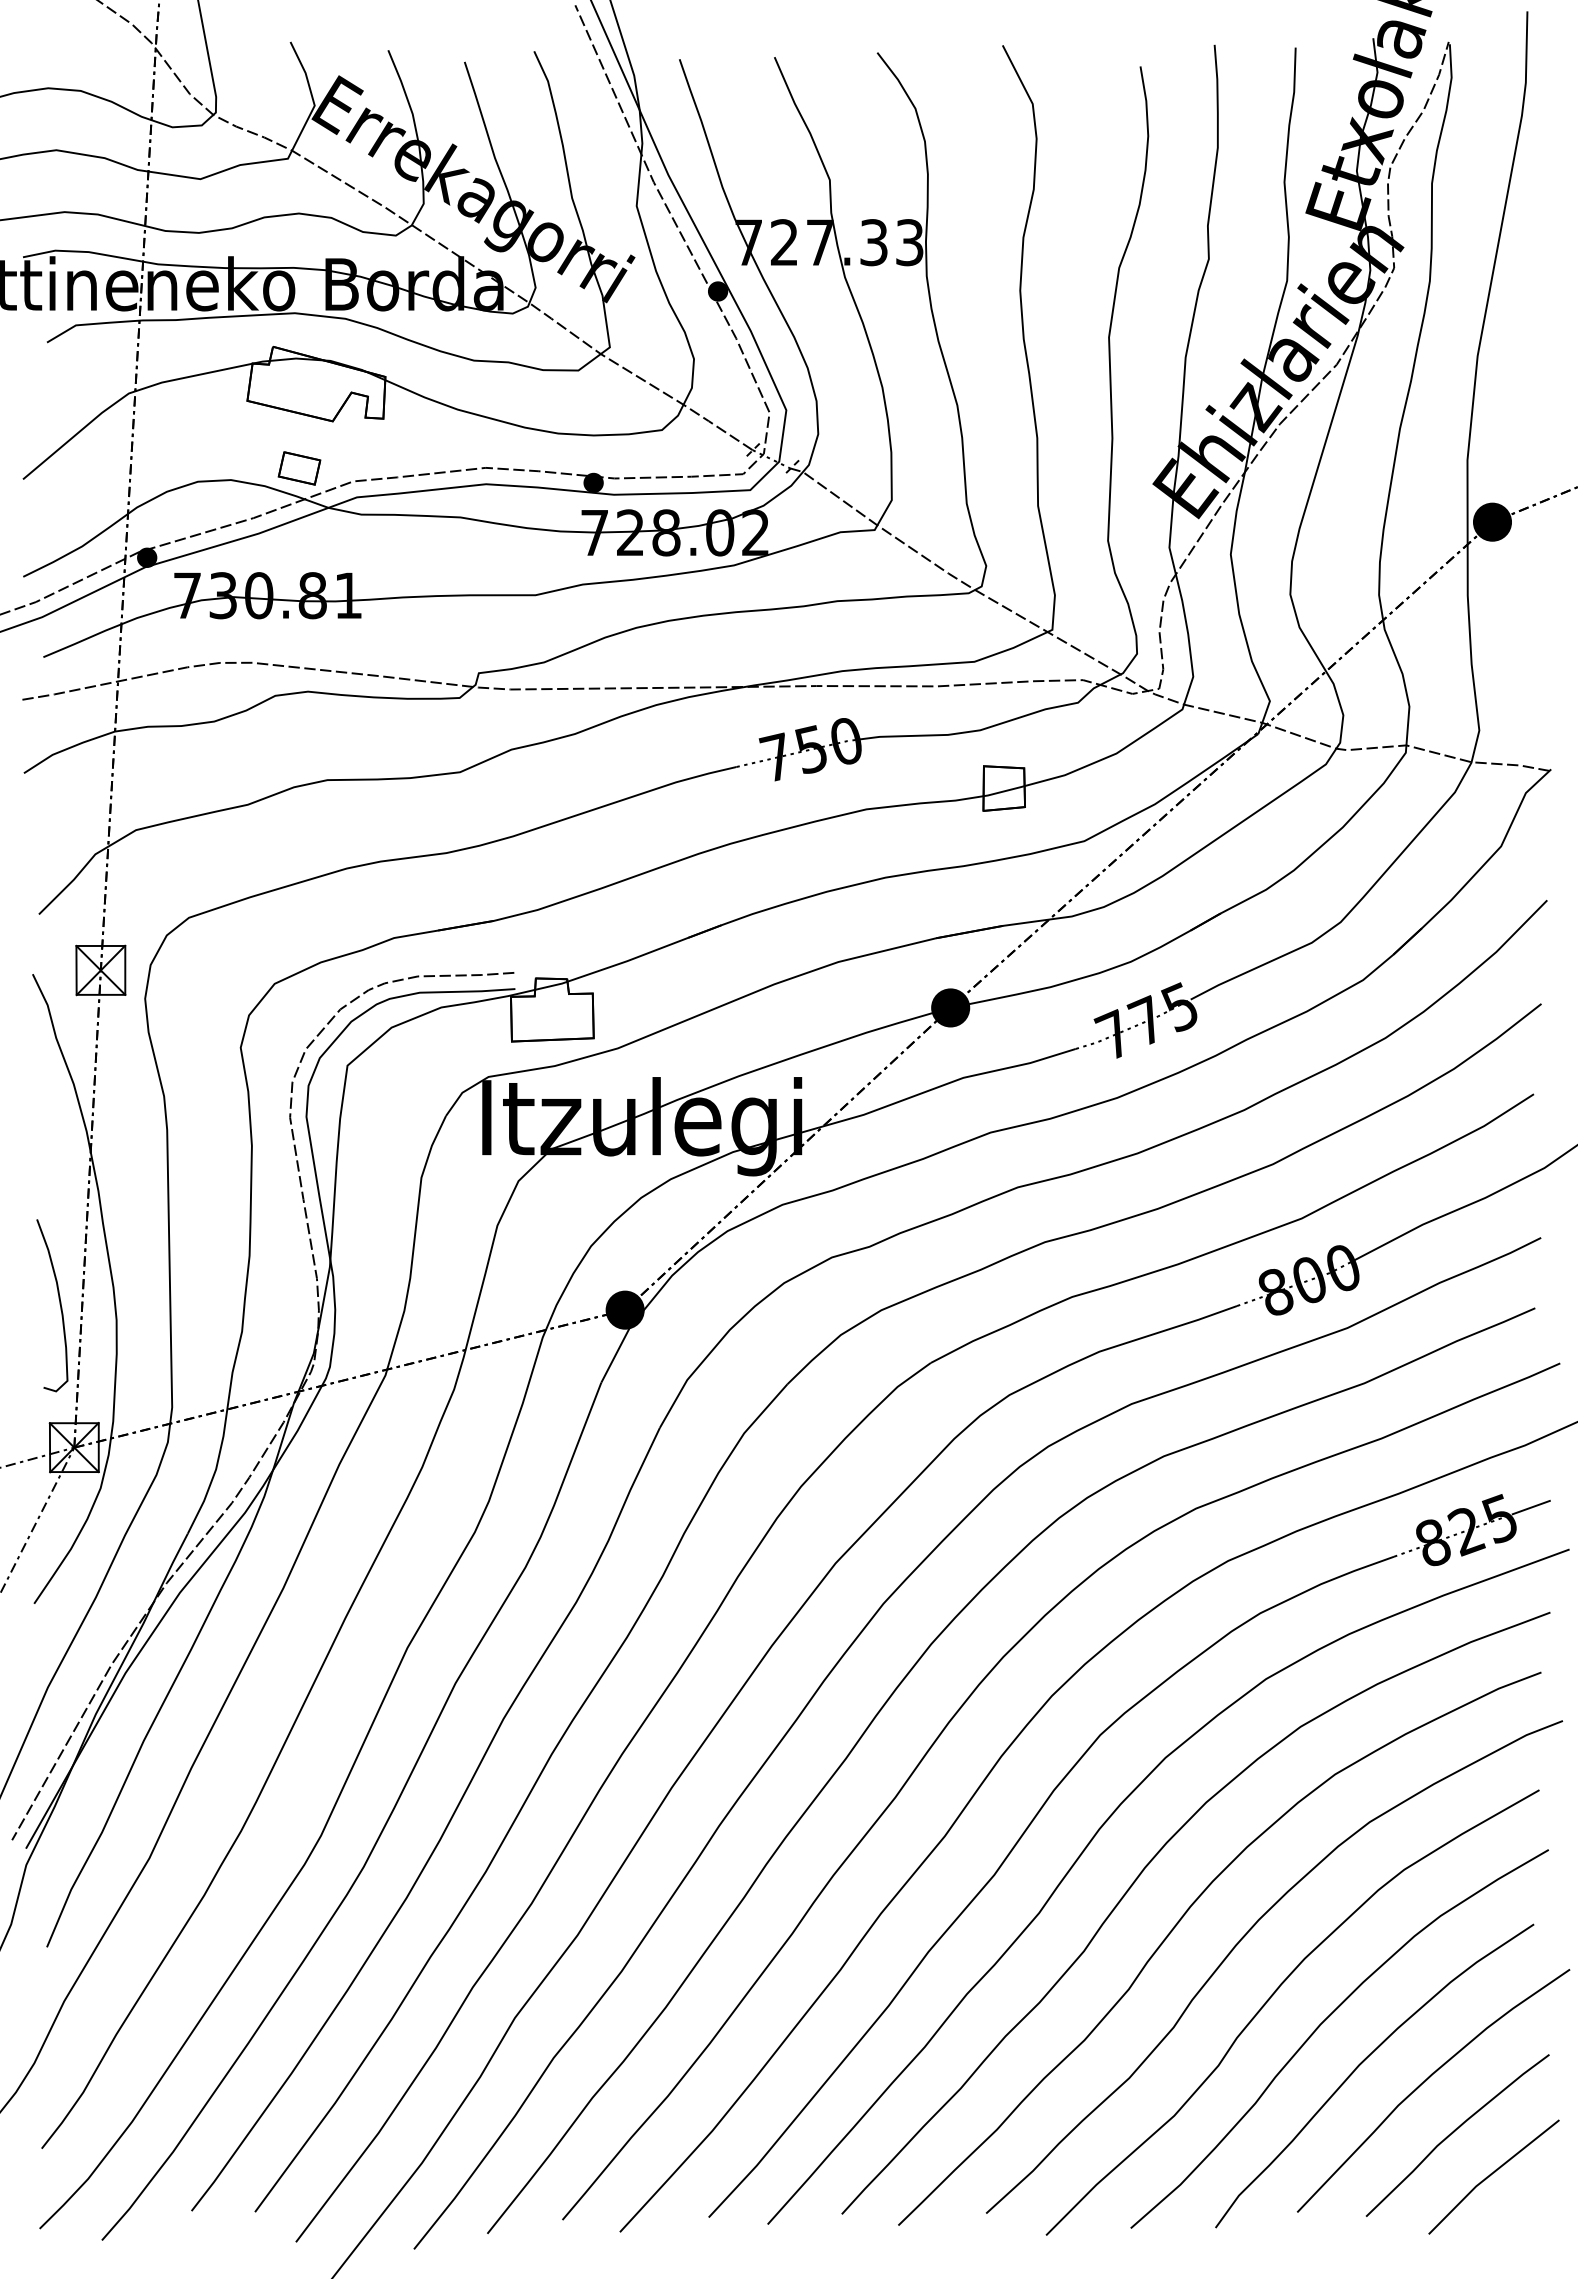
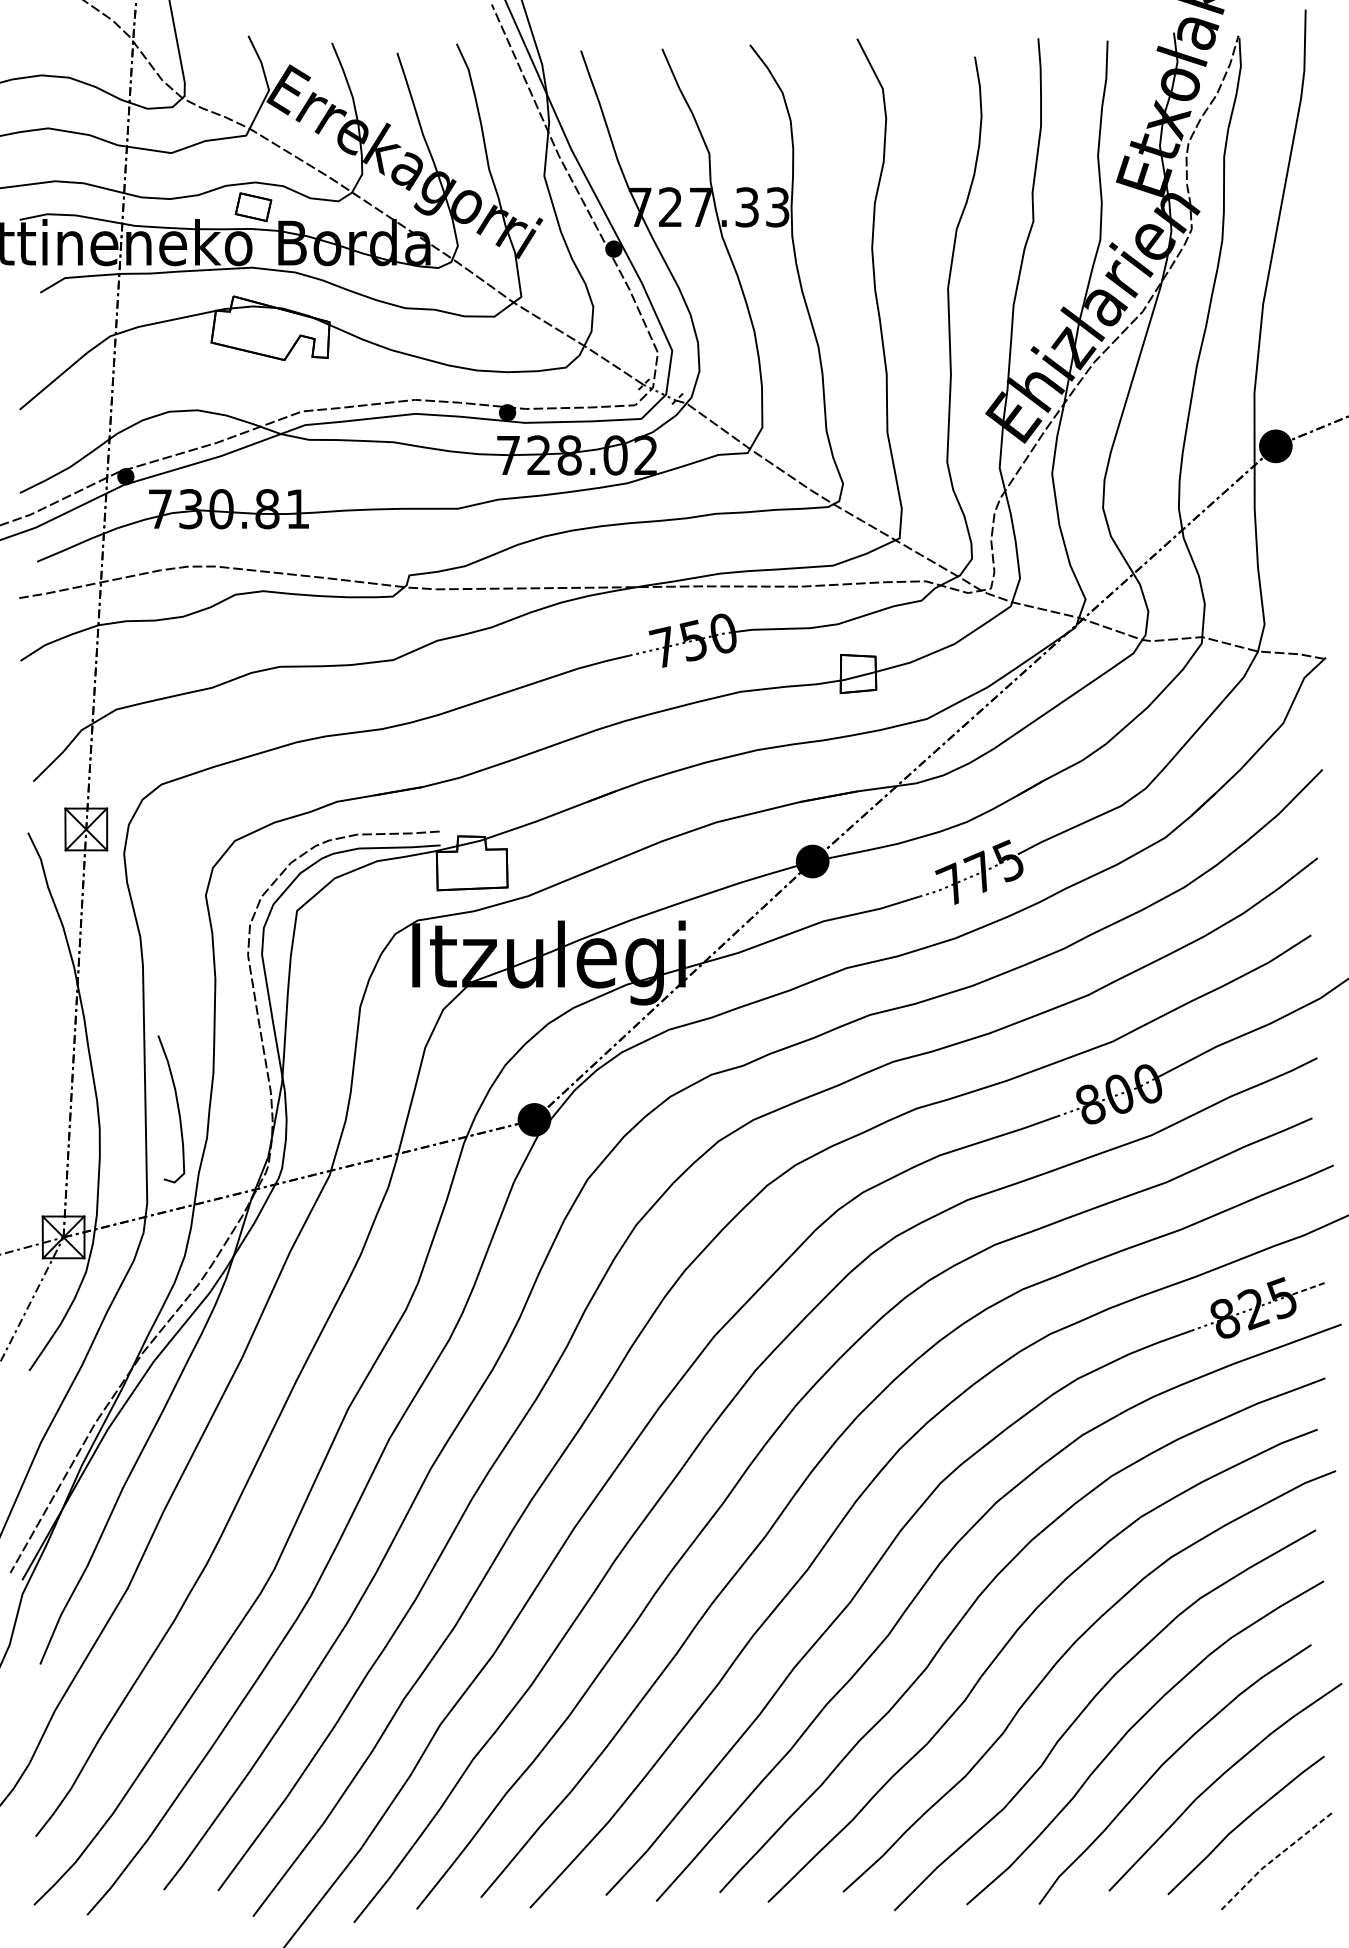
part: (299, 468) -> (253, 207), moved
curve: (59, 1304) -> (177, 1108), moved
line: (1531, 1507) -> (1309, 1288), solid -> dashed
line: (1490, 2174) -> (1274, 1858), solid -> dashed

